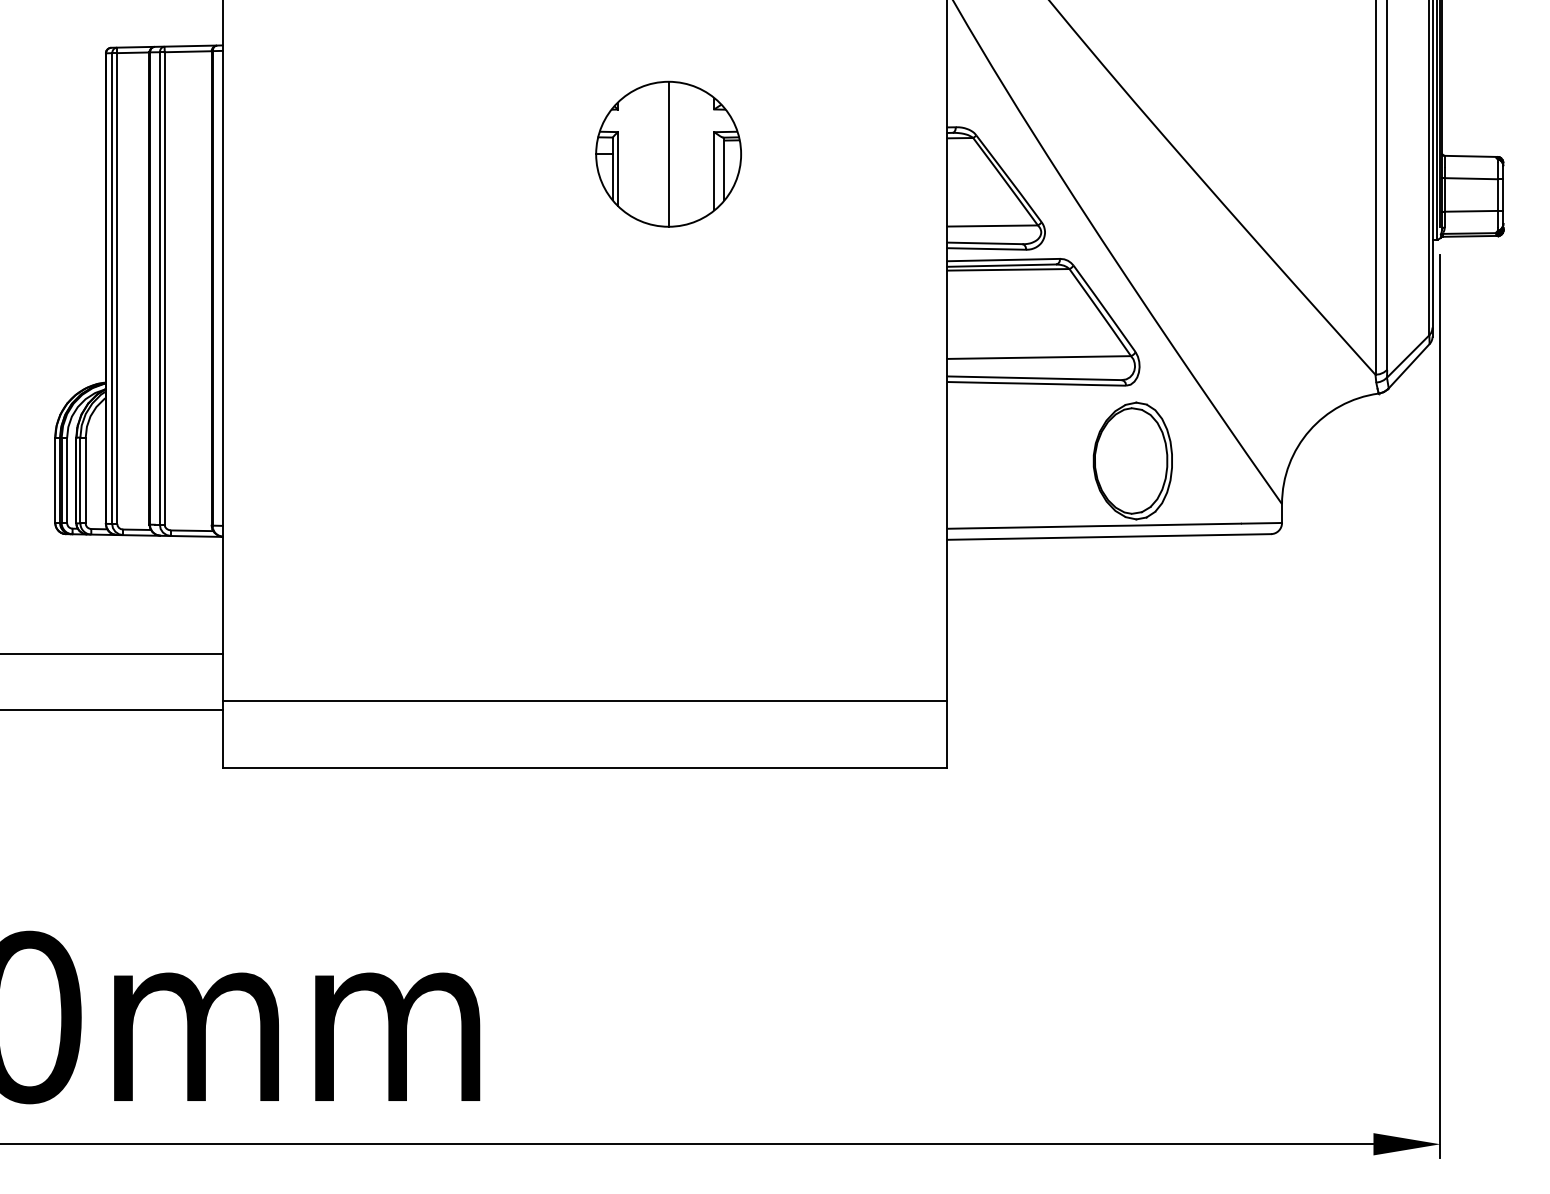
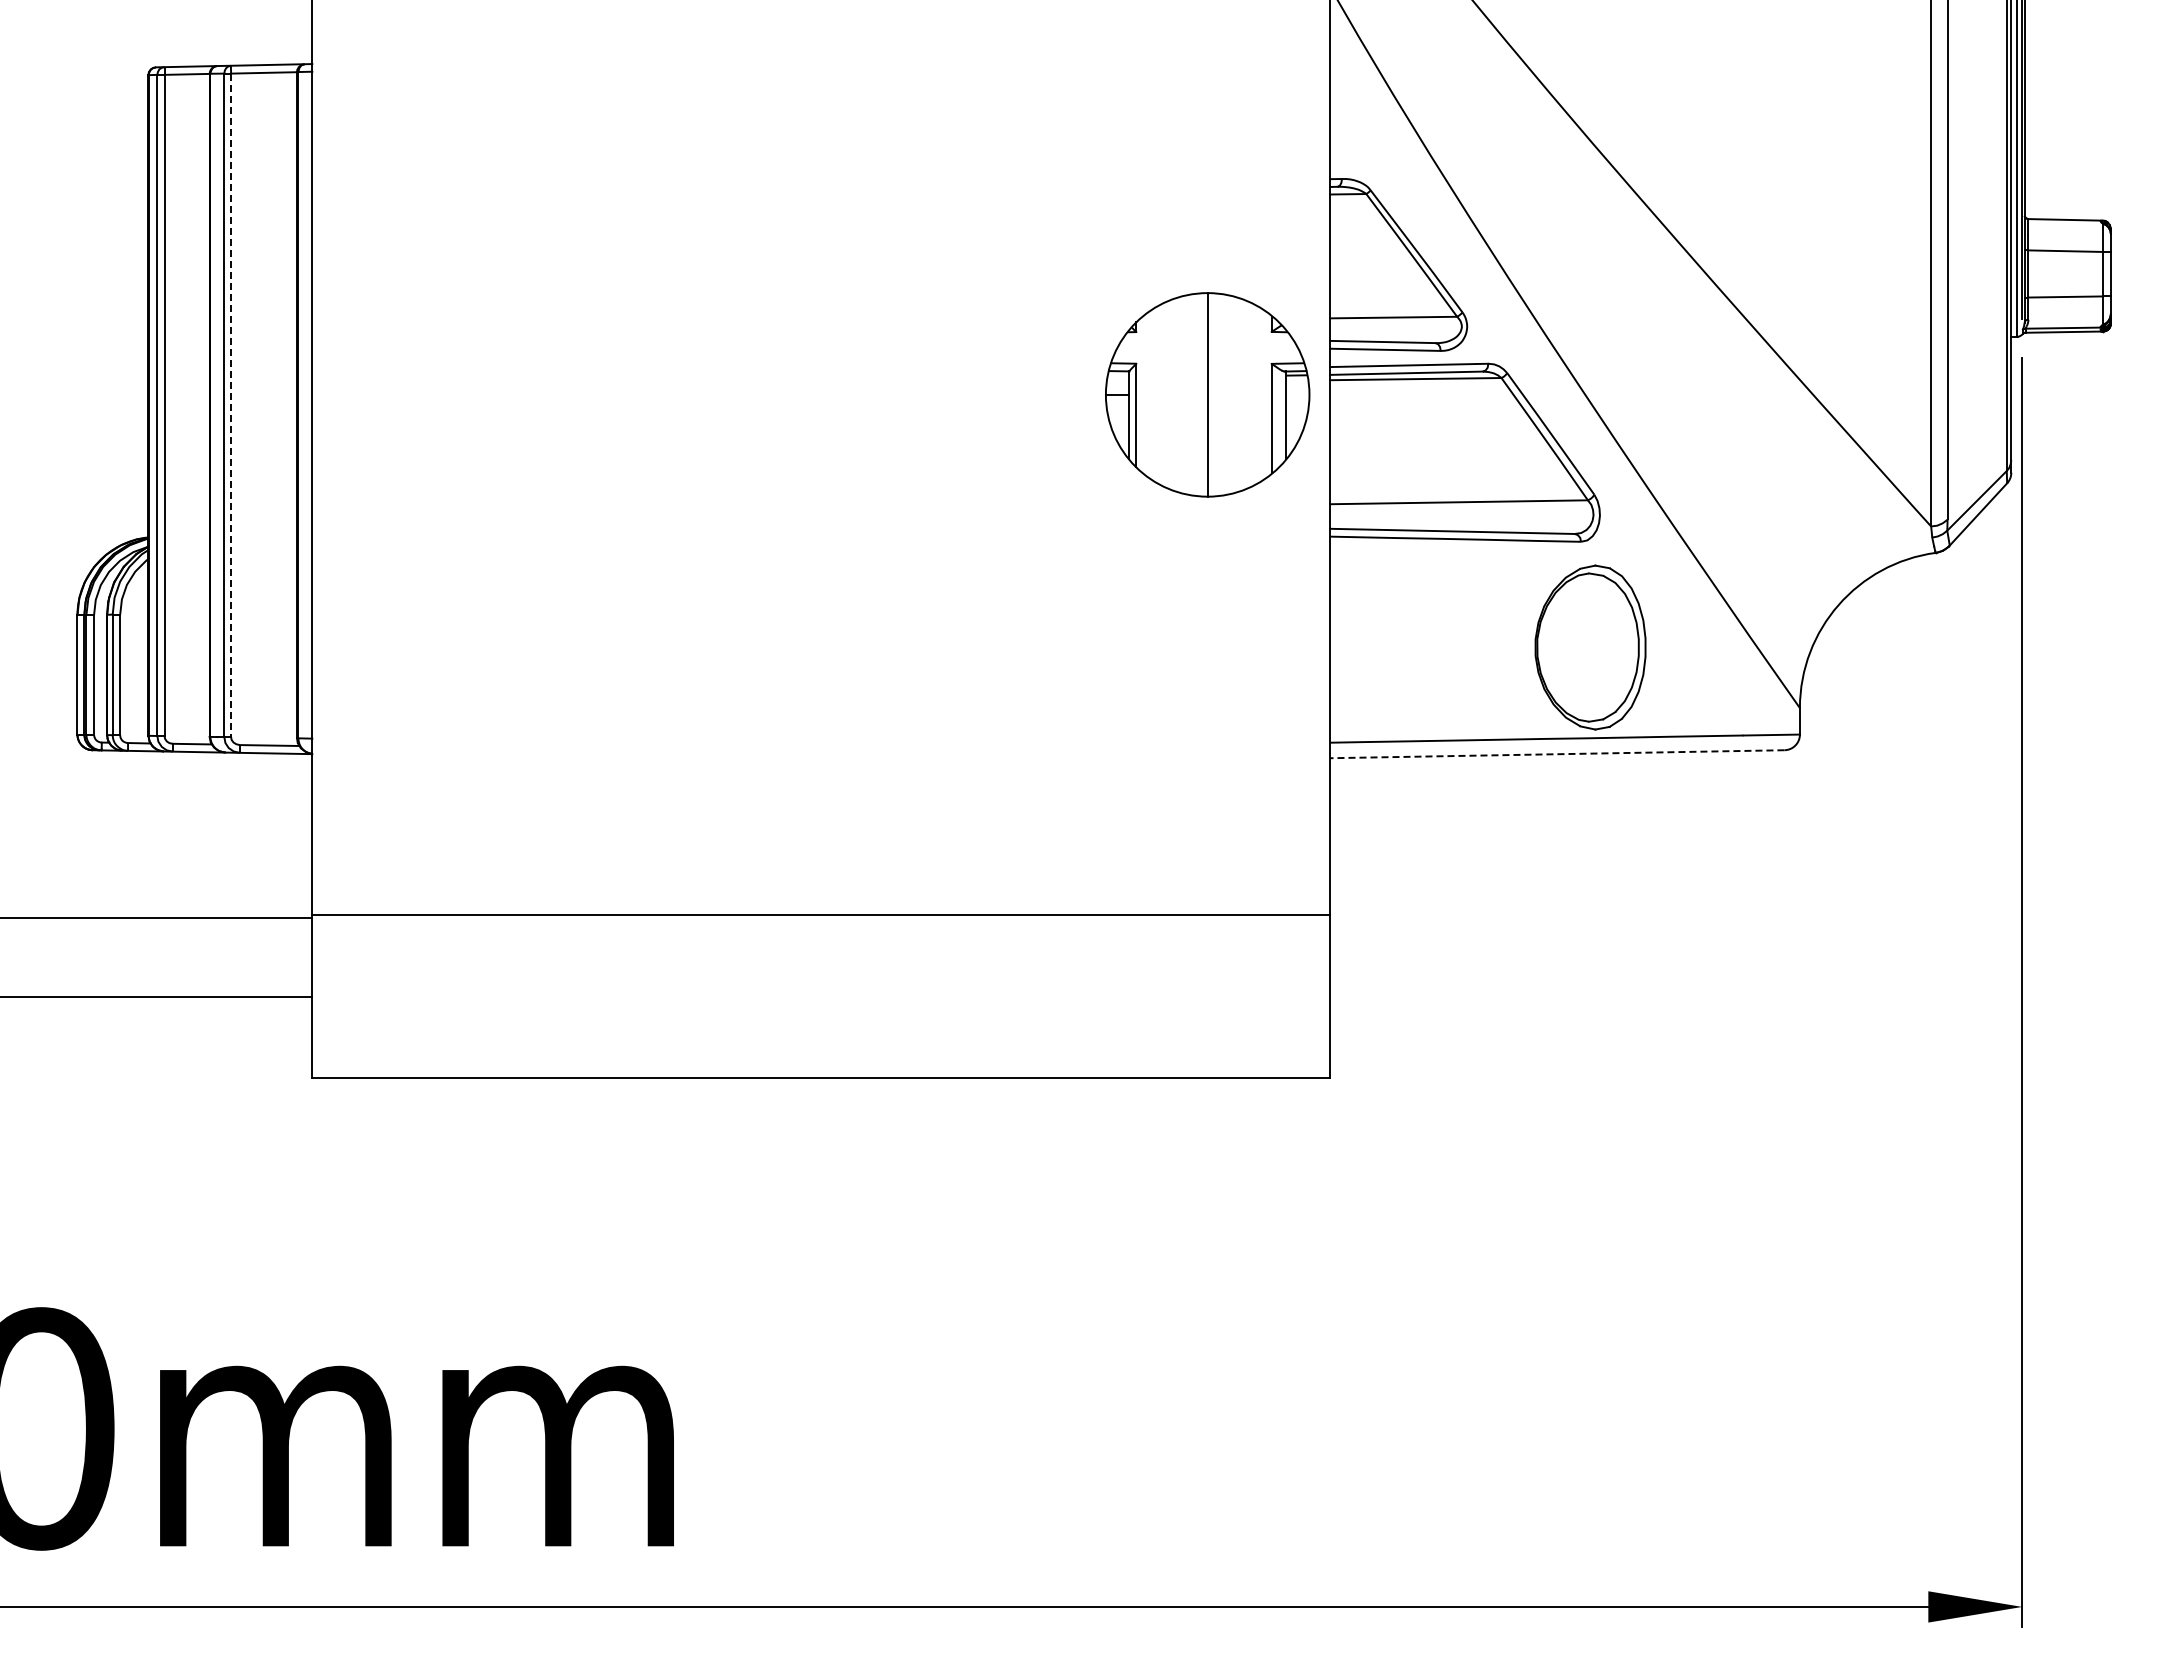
part: (668, 154) -> (1207, 394), moved
line: (165, 288) -> (231, 405), solid -> dashed
line: (1108, 537) -> (1556, 754), solid -> dashed
line: (585, 700) -> (821, 915), moved

